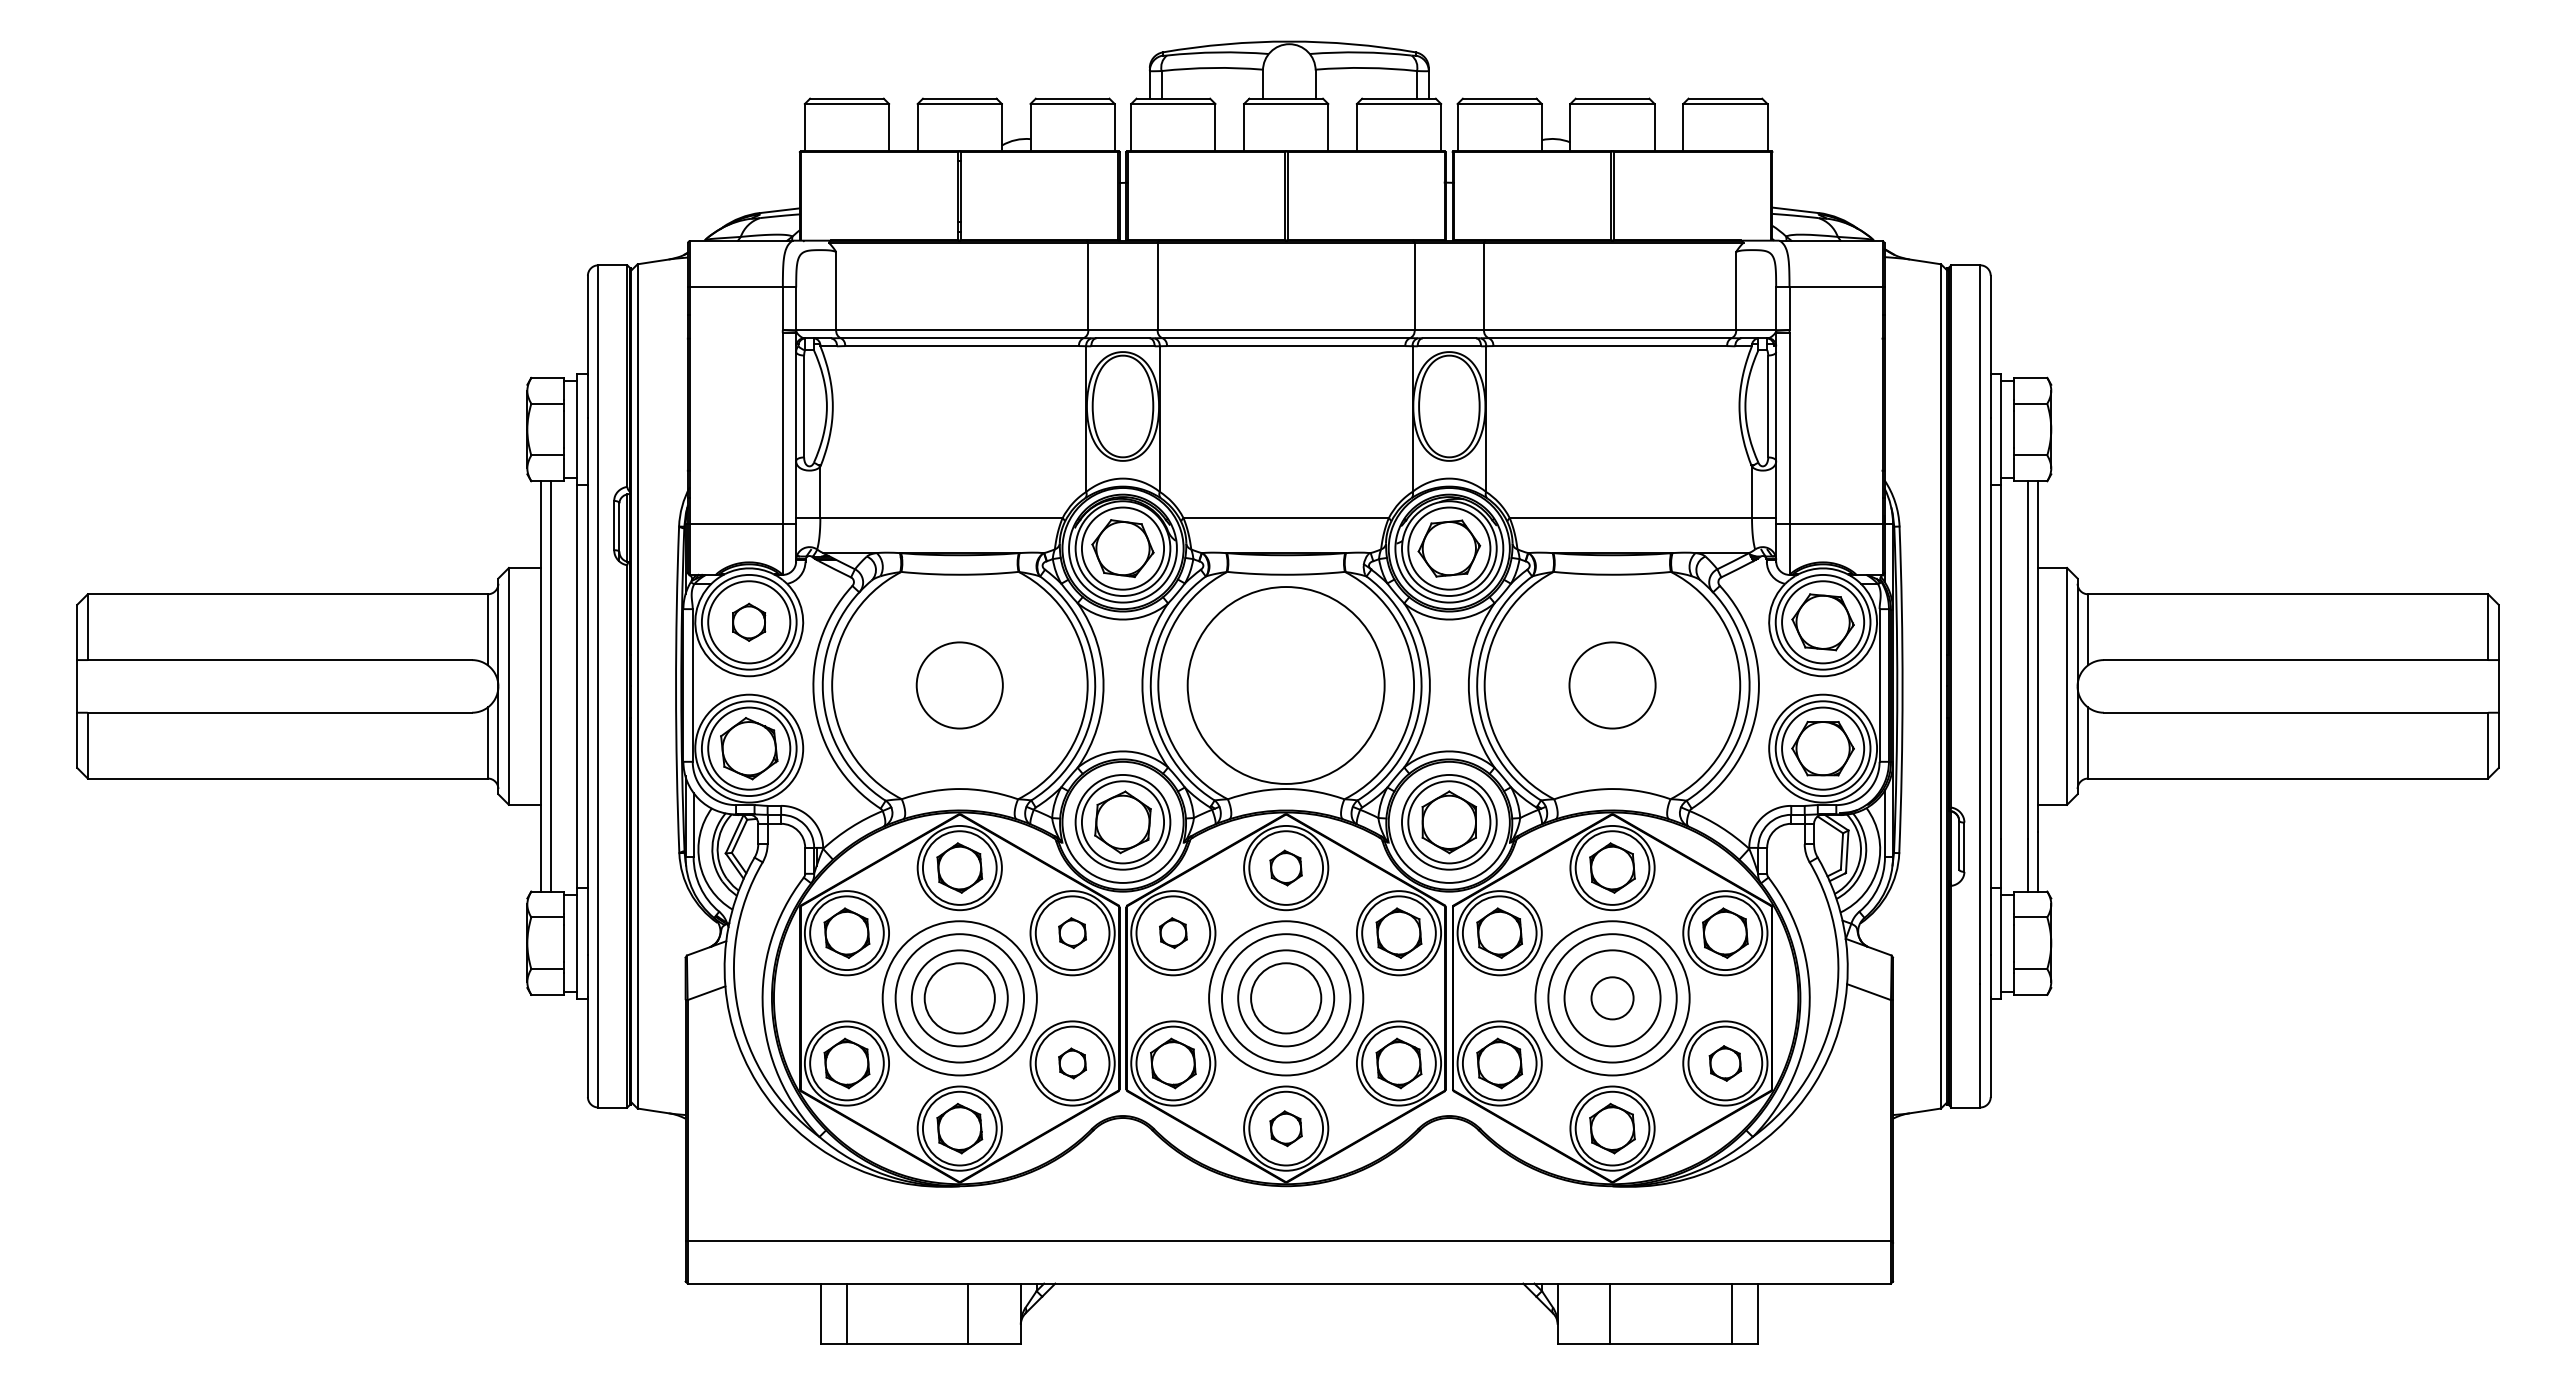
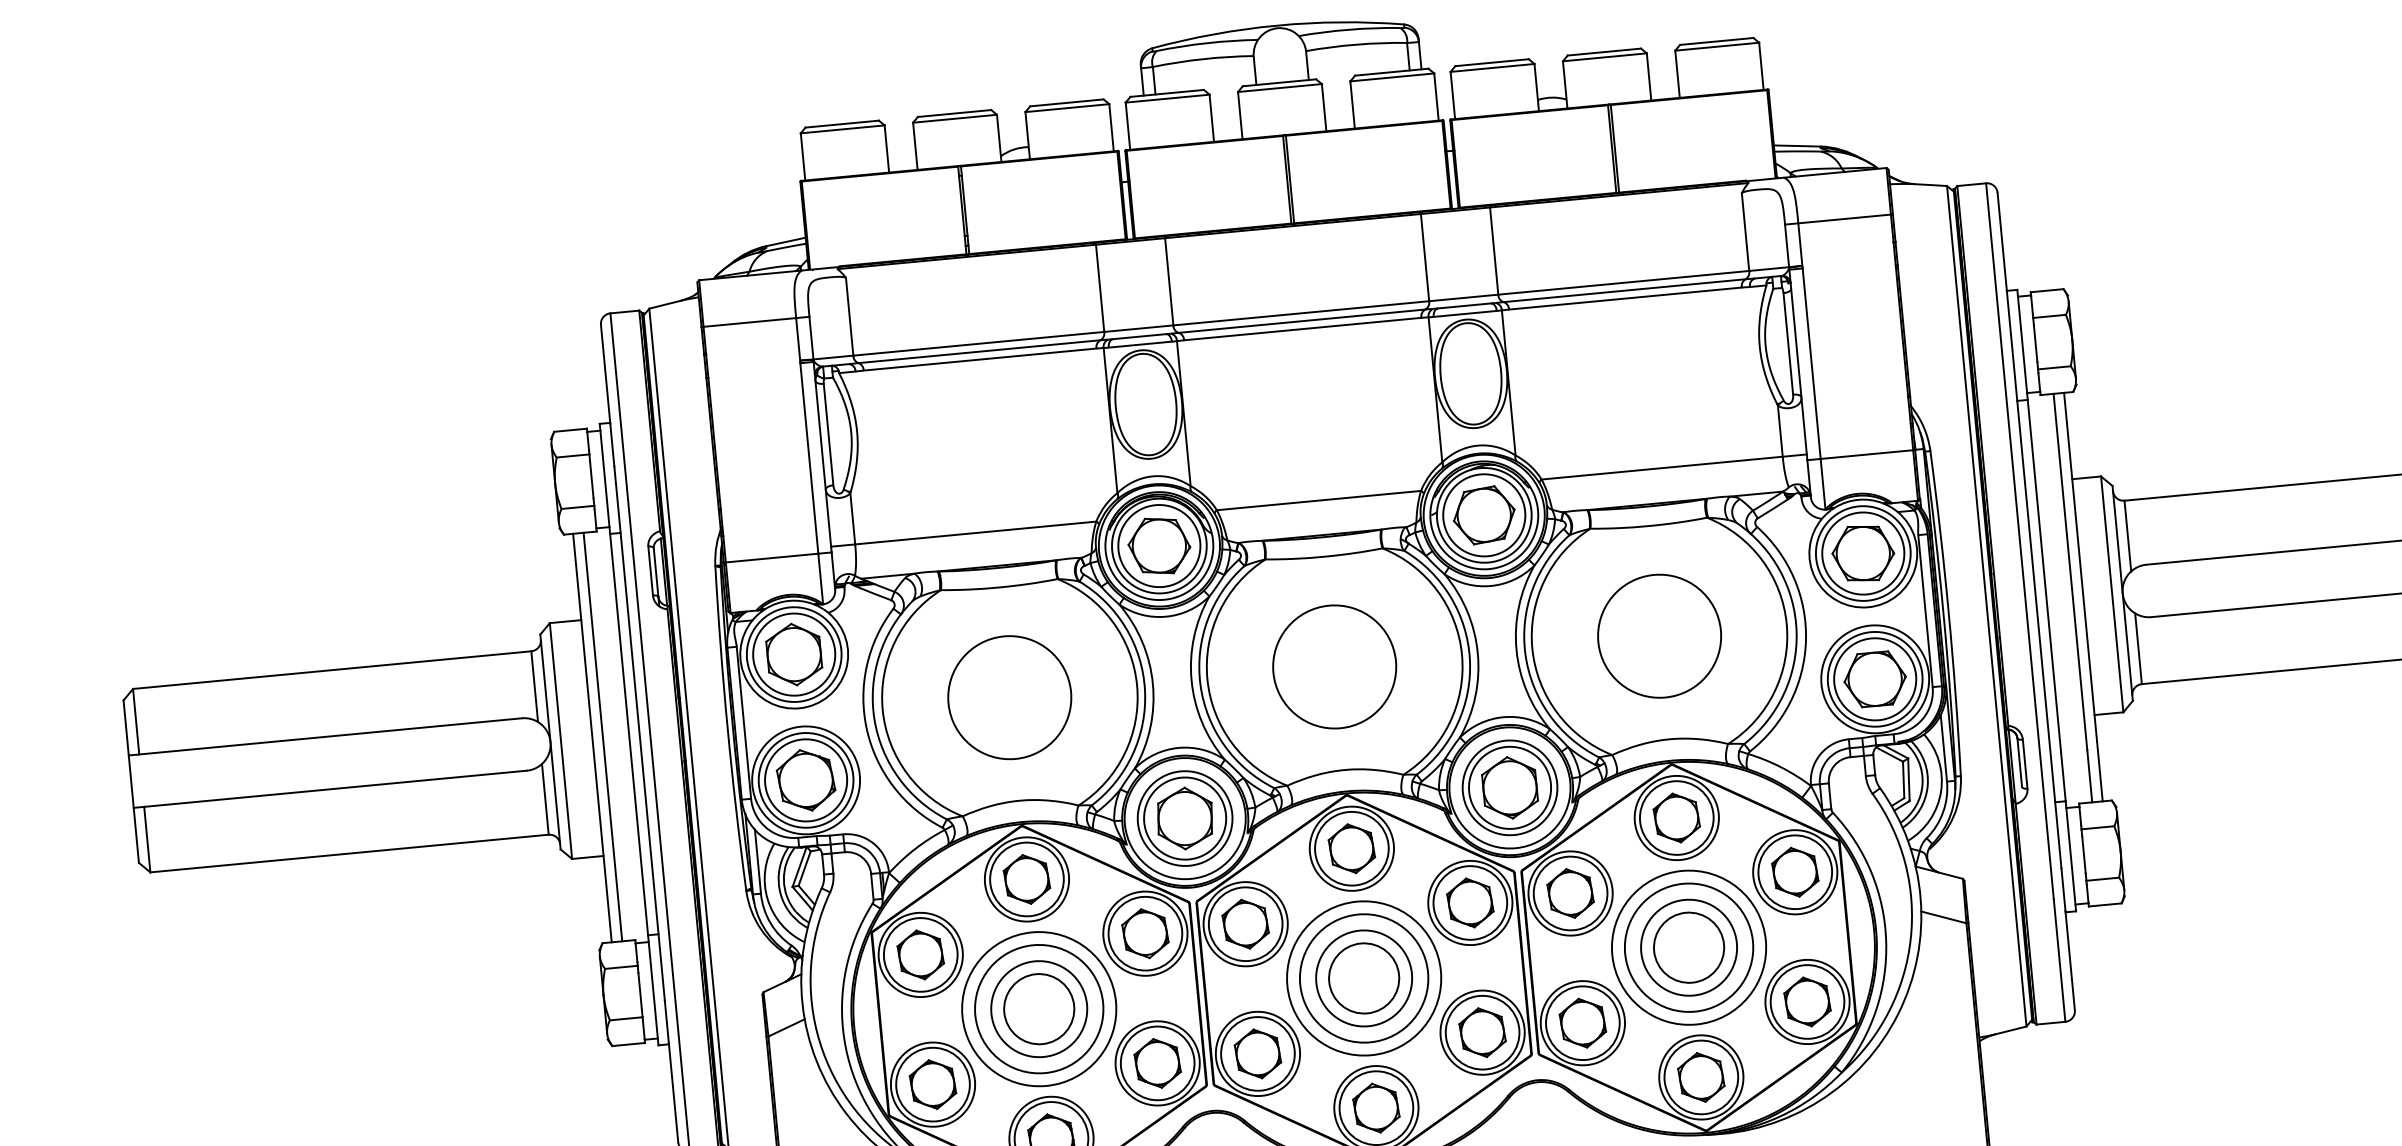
part: (748, 622) -> (793, 654), size x1.67
circle: (959, 685) -> (1009, 697), size x1.43
circle: (1285, 685) -> (1334, 667), size x0.62
circle: (1612, 685) -> (1659, 636), size x1.43
part: (1285, 867) -> (1351, 848), size x1.43
part: (1072, 932) -> (1145, 932), size x1.67
part: (1173, 932) -> (1245, 923), size x1.67
circle: (1612, 998) -> (1689, 947), size x1.67
part: (1072, 1063) -> (1157, 1063), size x1.67
part: (1725, 1063) -> (1807, 1001), size x1.43
part: (1285, 1128) -> (1375, 1108), size x1.43

